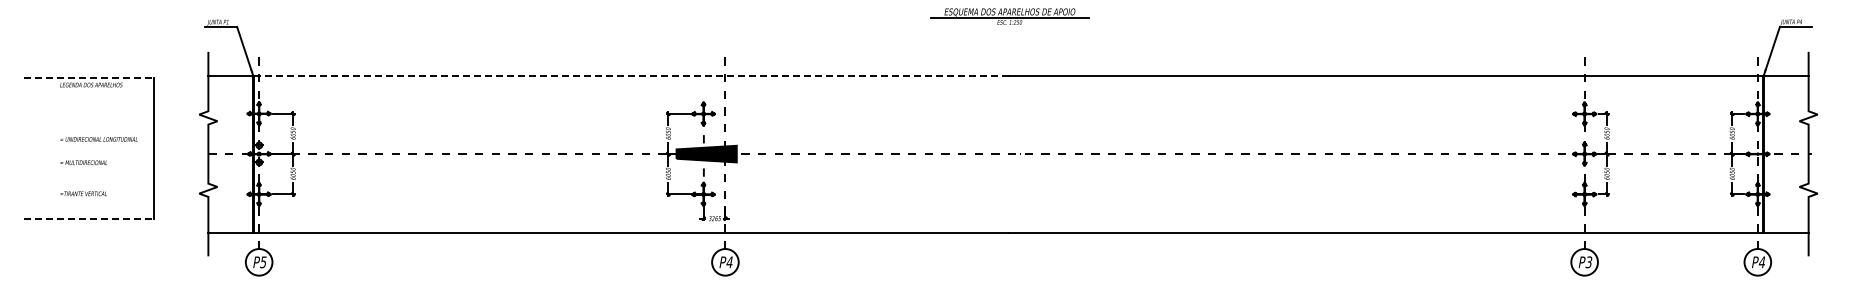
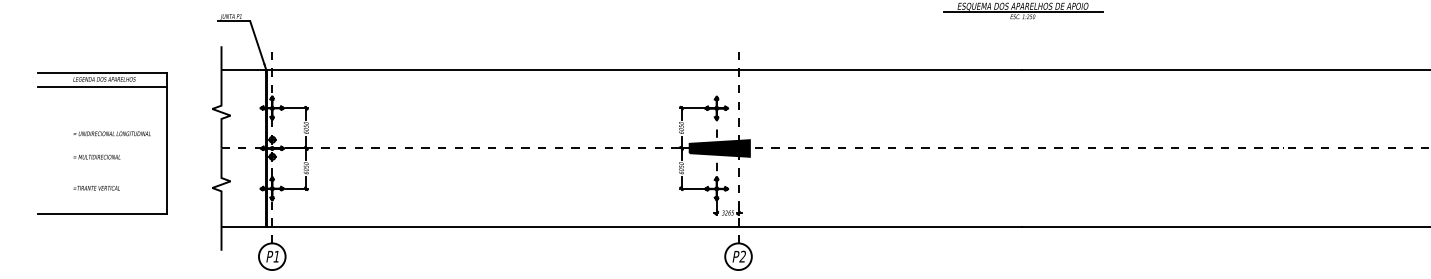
line: (631, 75) -> (644, 69), dashed -> solid
line: (89, 78) -> (102, 72), dashed -> solid
line: (89, 92) -> (102, 86), added
line: (89, 219) -> (102, 213), dashed -> solid
text: (263, 262) -> (276, 256), P5 -> P1
text: (729, 262) -> (742, 256), P4 -> P2

